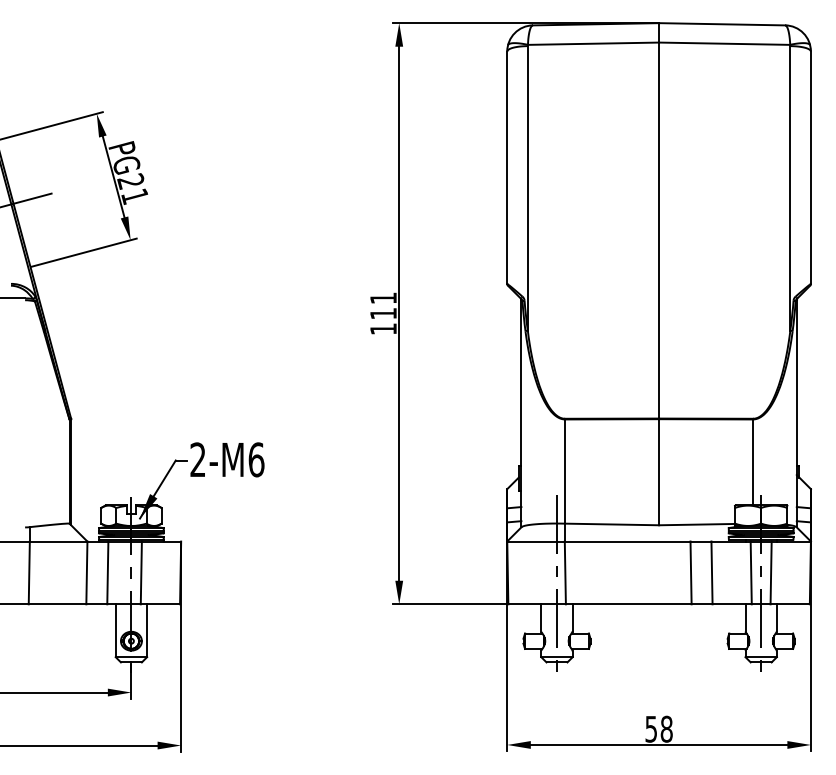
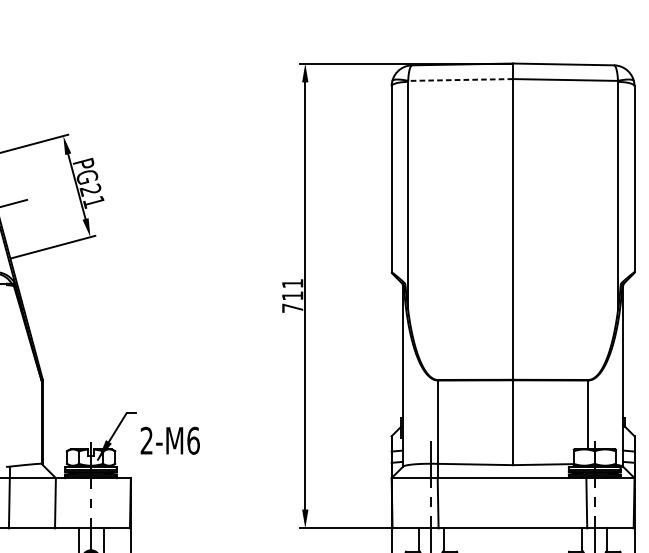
line: (593, 43) -> (460, 79), solid -> dashed
text: (383, 328) -> (292, 307), 111 -> 711
text: (227, 459) -> (170, 440), moved
line: (107, 572) -> (71, 502), removed
line: (140, 572) -> (98, 502), removed
line: (690, 572) -> (538, 502), removed
line: (711, 572) -> (555, 502), removed
line: (770, 572) -> (602, 502), removed

